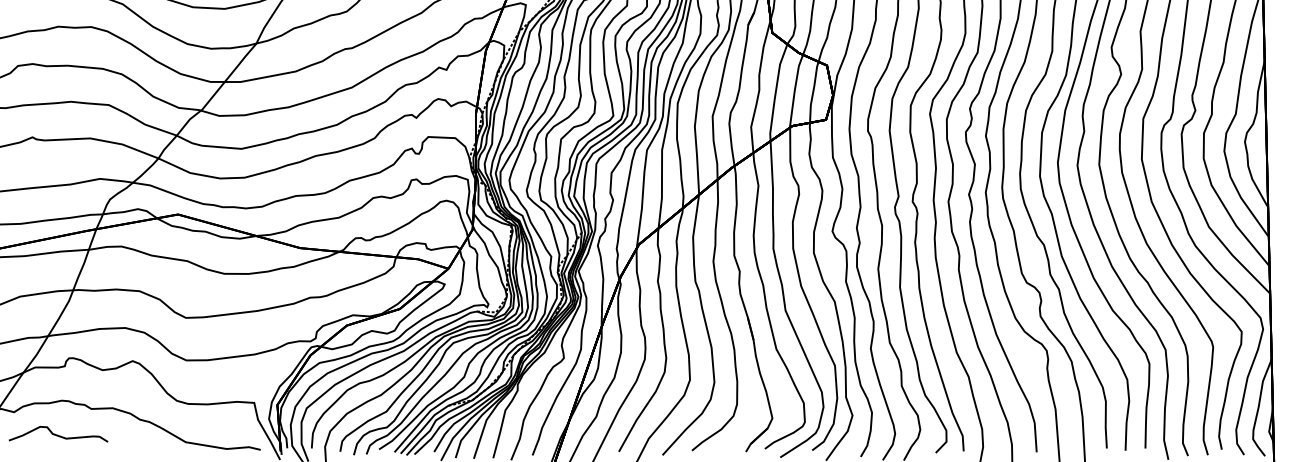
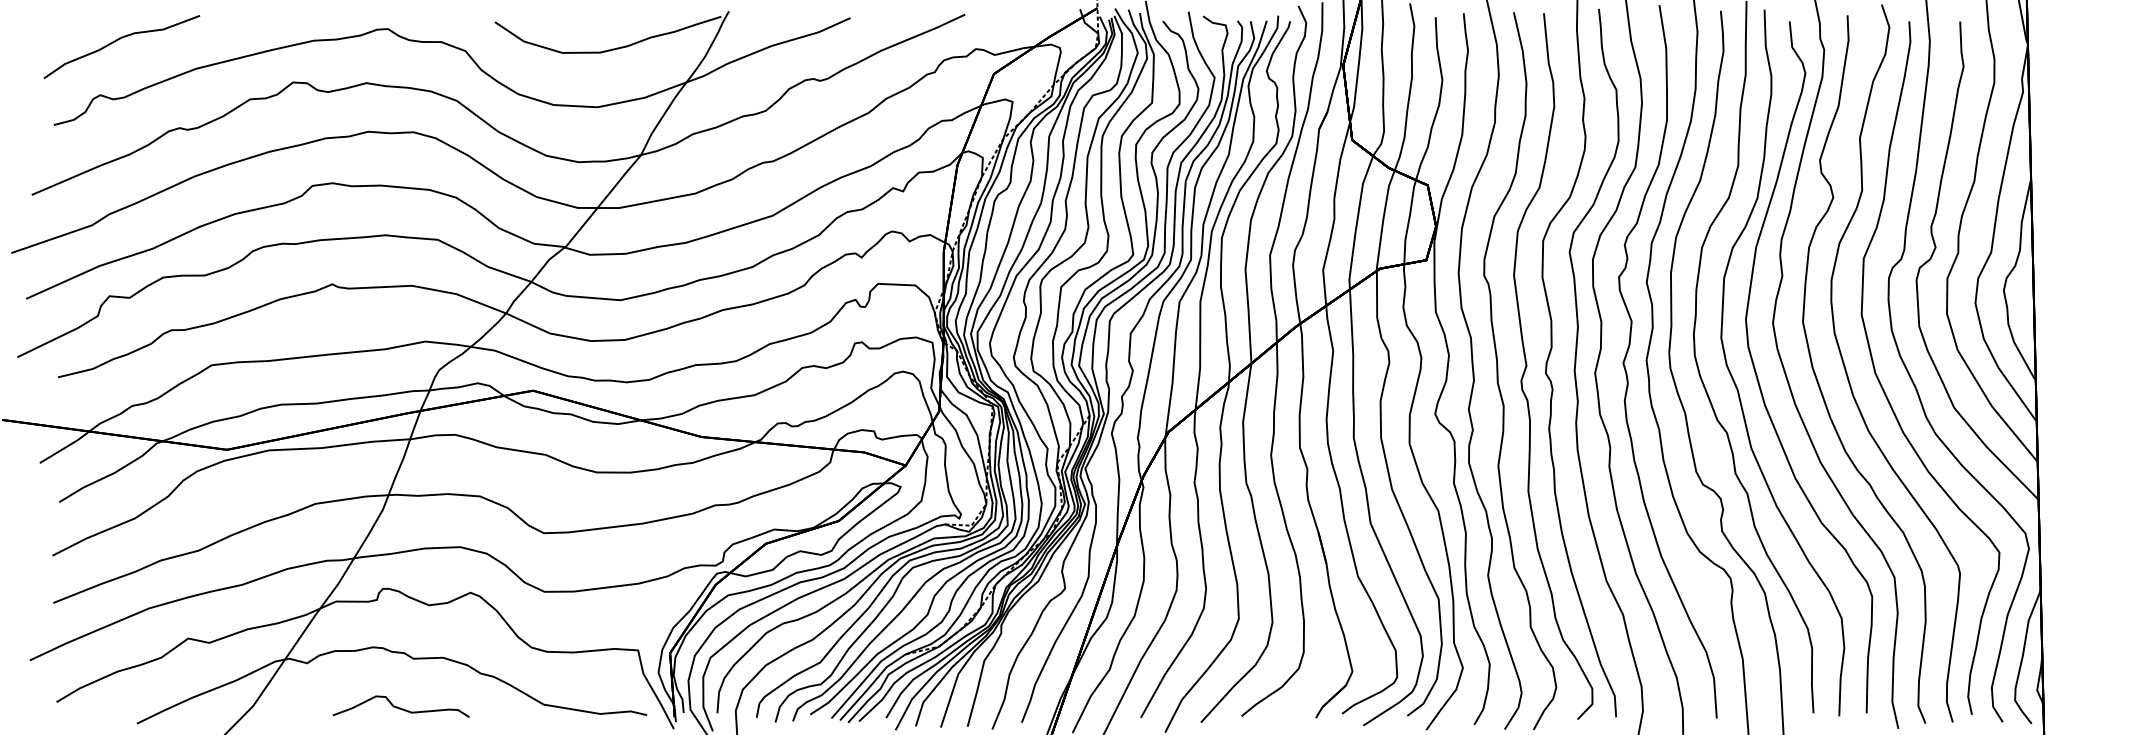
curve: (57, 434) -> (400, 707), moved

